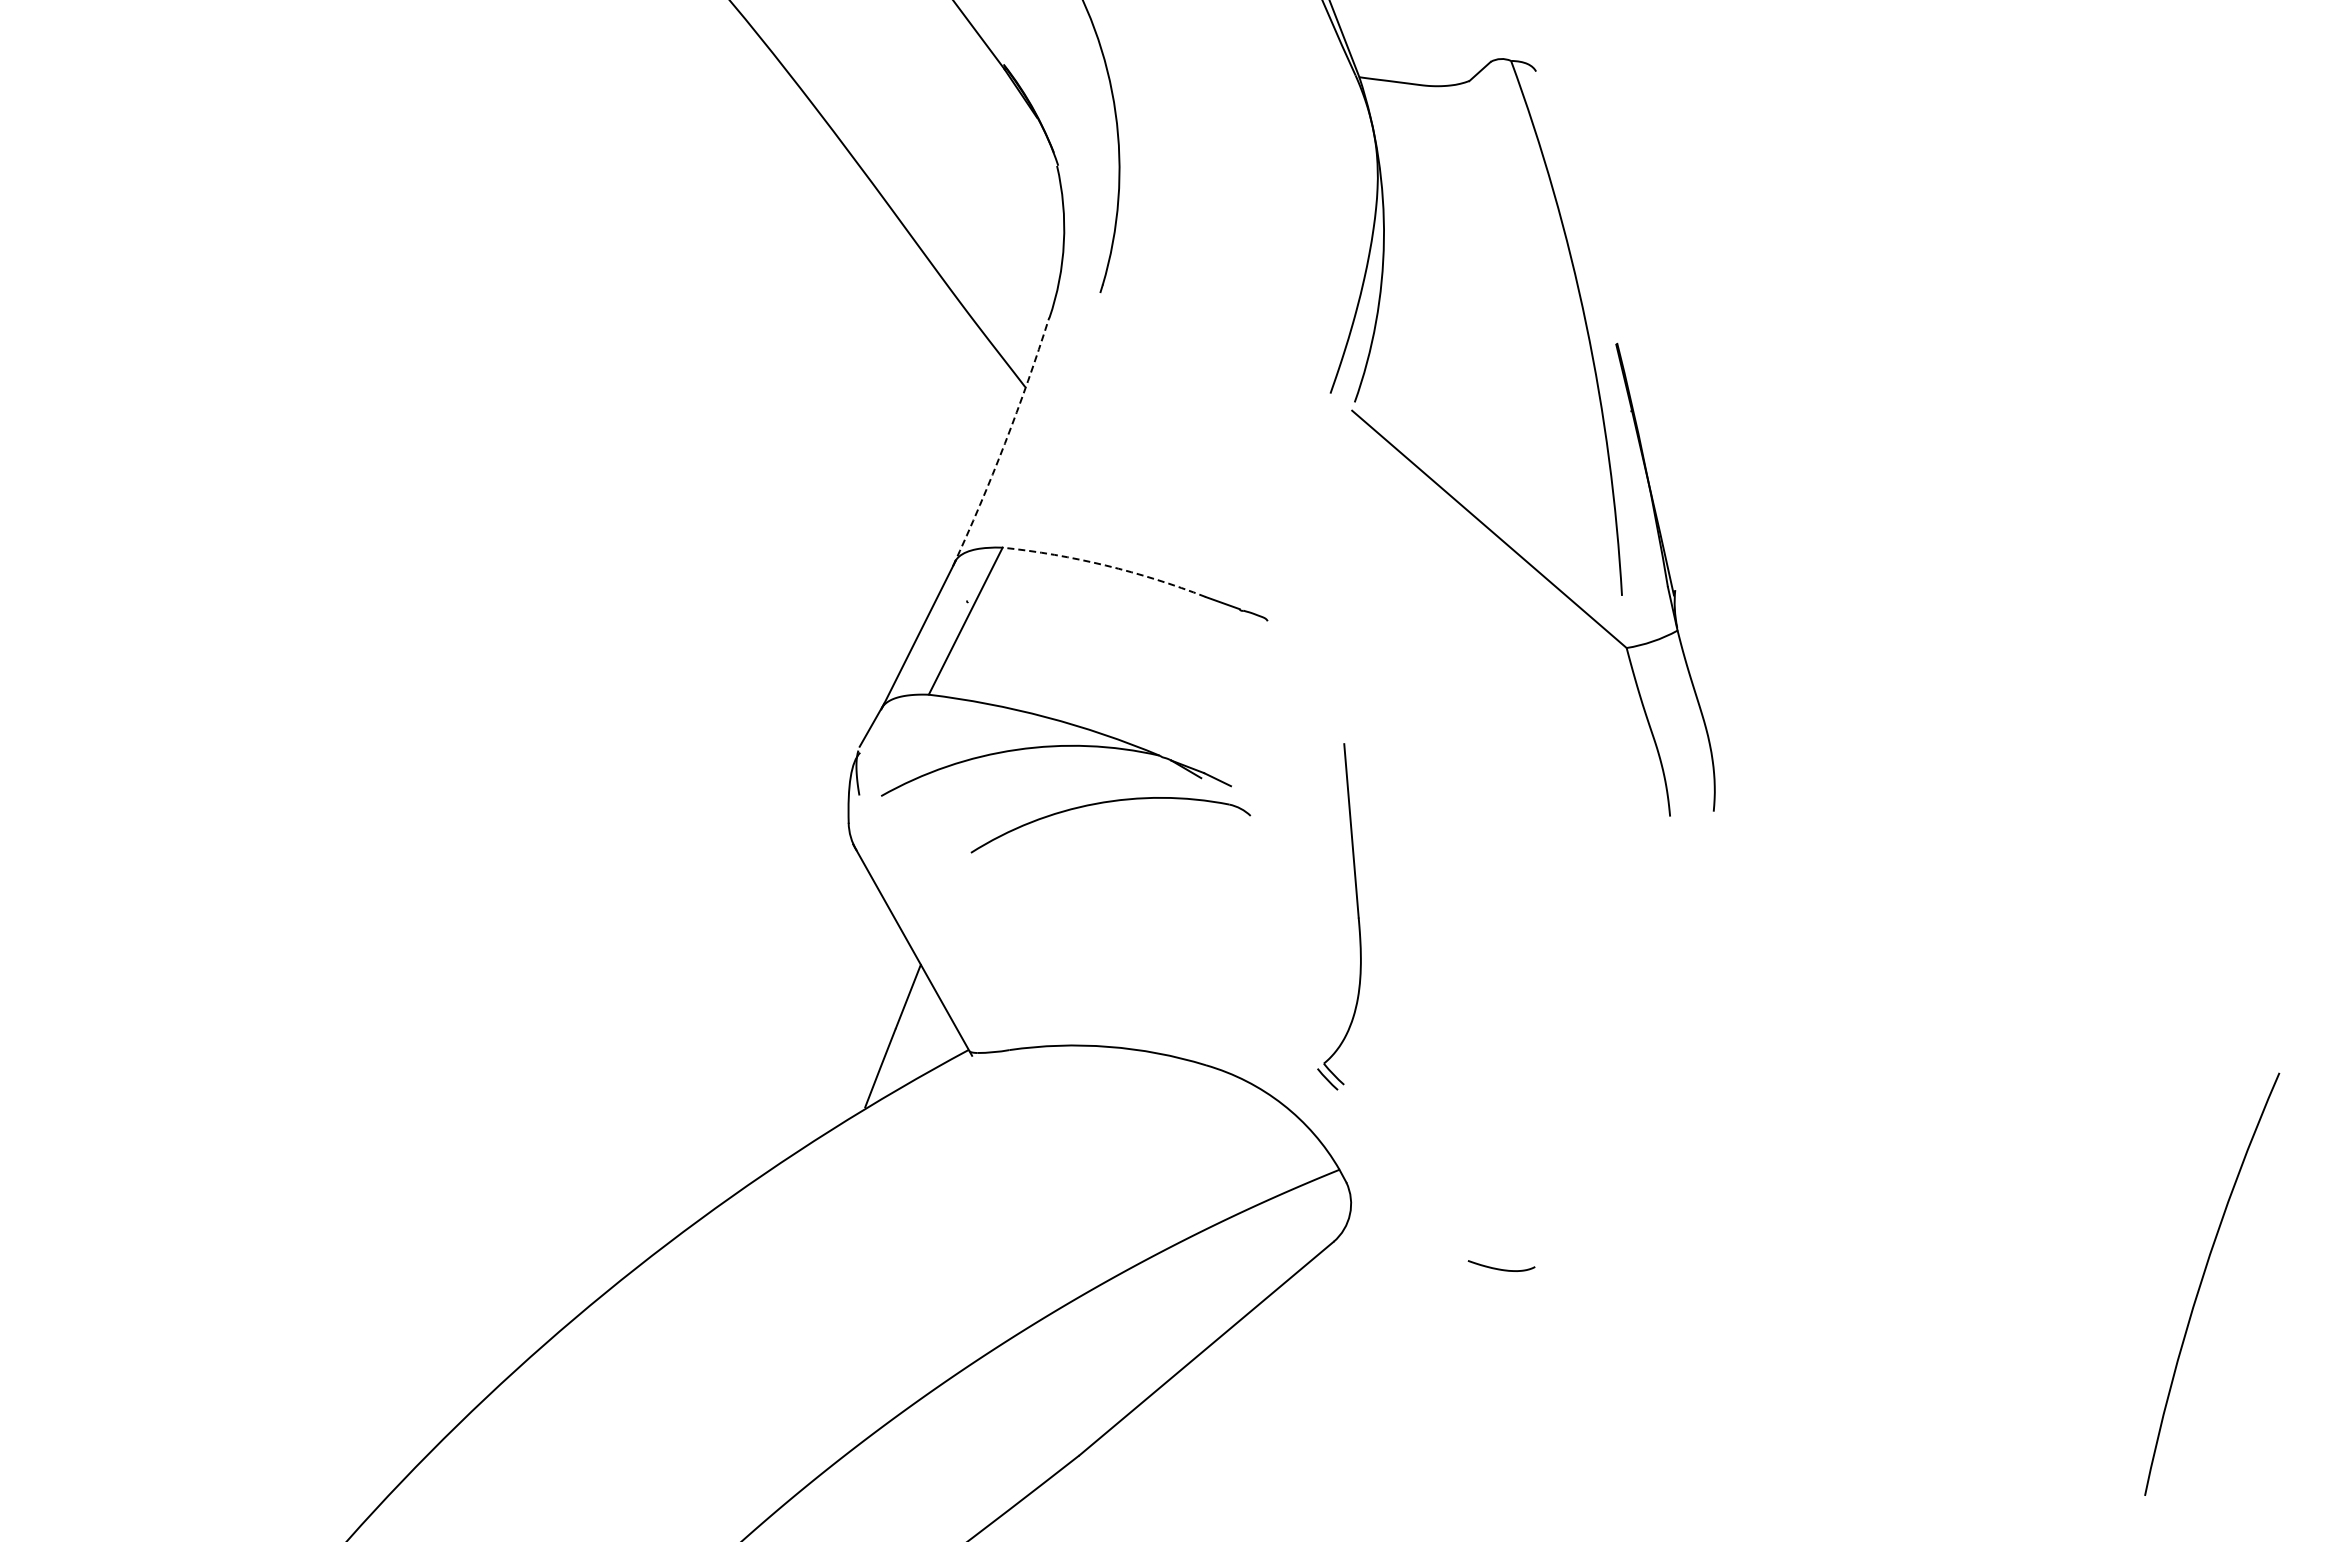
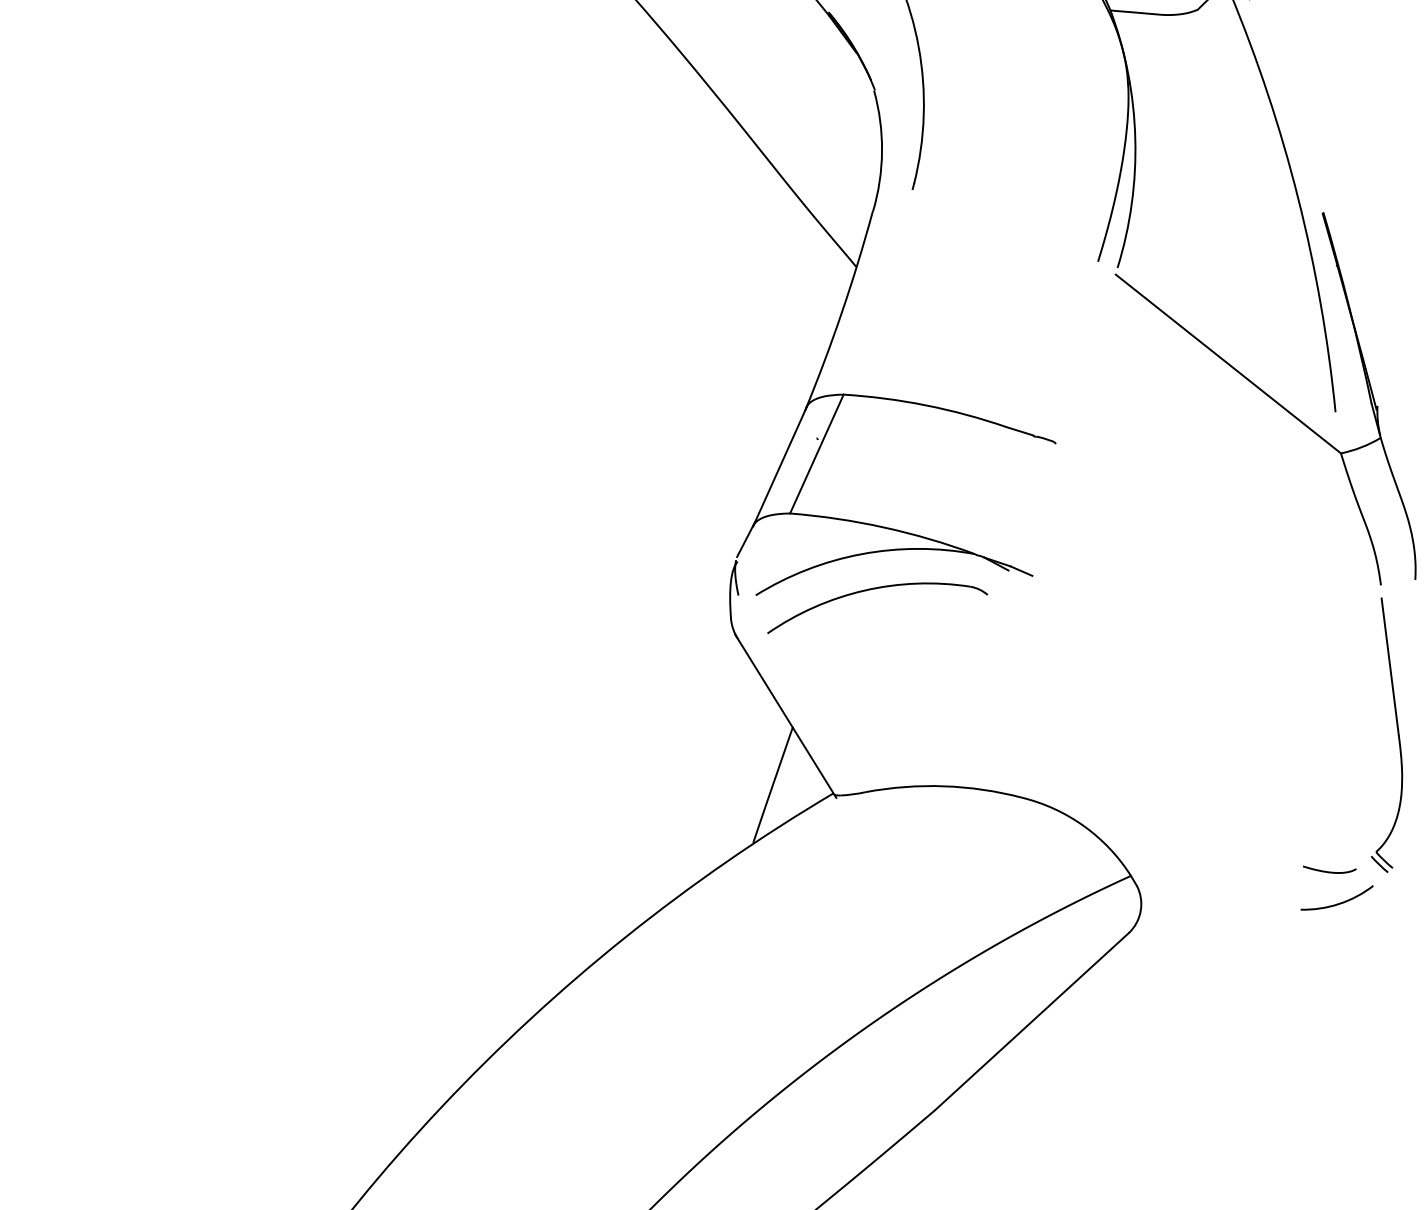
arc: (1004, 443) -> (841, 312), dashed -> solid
arc: (1105, 565) -> (925, 405), dashed -> solid
part: (1105, 803) -> (872, 589), moved
part: (1357, 916) -> (1397, 734), moved
arc: (1598, 1215) -> (1337, 903), added
curve: (1500, 1268) -> (1329, 871), moved

